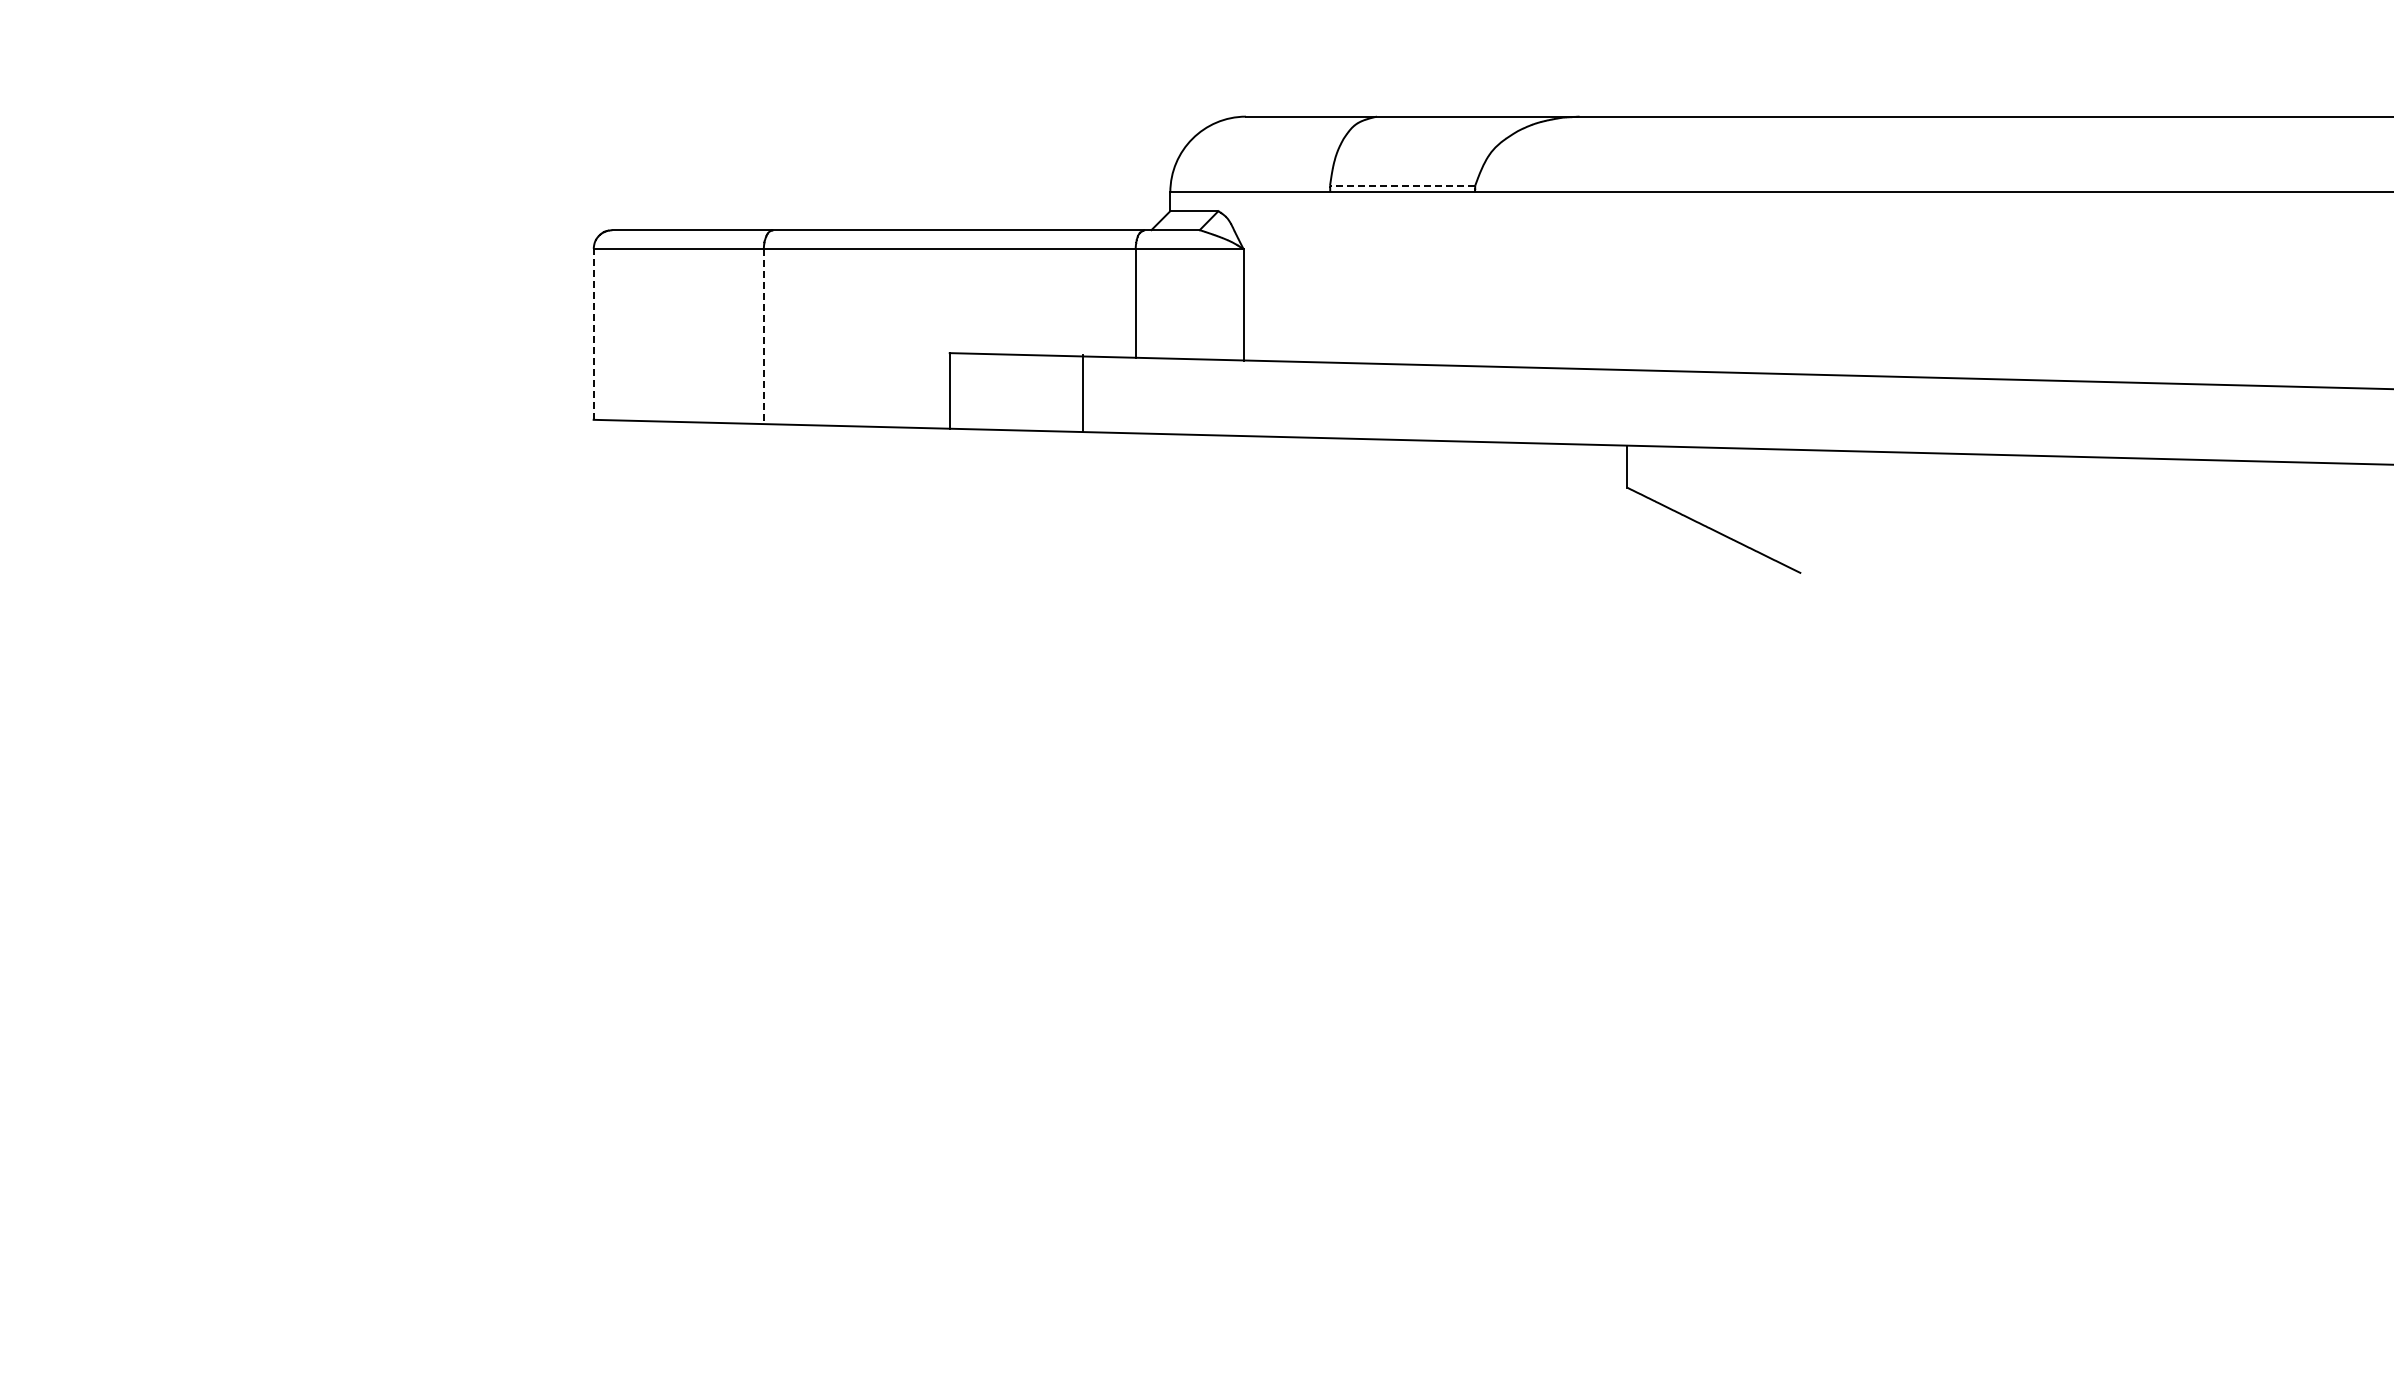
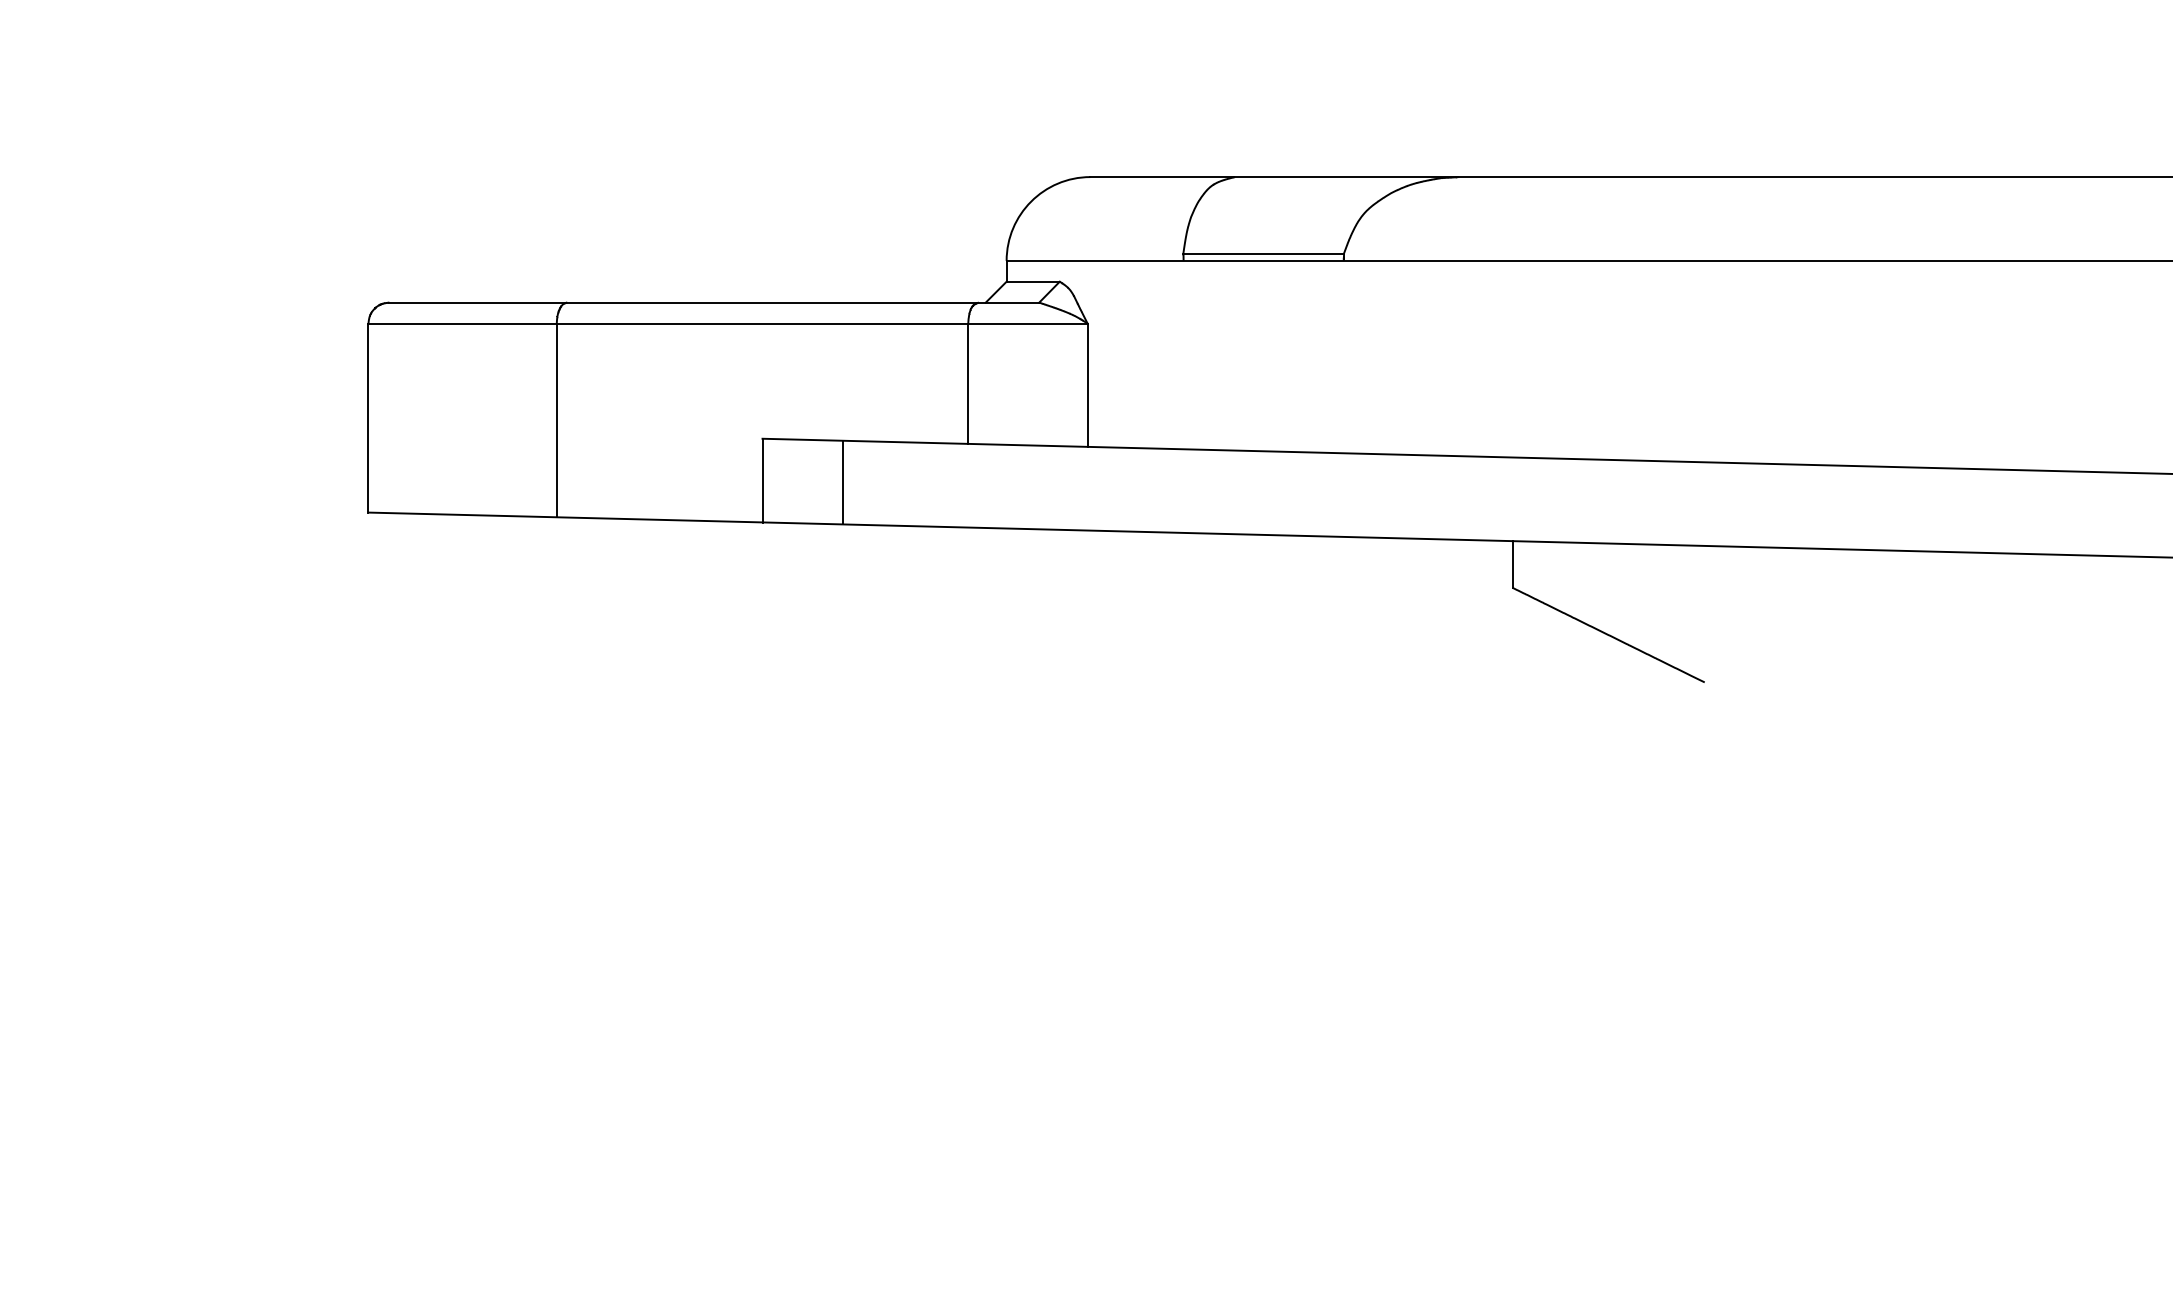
line: (1402, 185) -> (1263, 253), dashed -> solid
line: (593, 333) -> (368, 417), dashed -> solid
line: (763, 336) -> (556, 420), dashed -> solid
line: (1083, 392) -> (843, 482), moved

